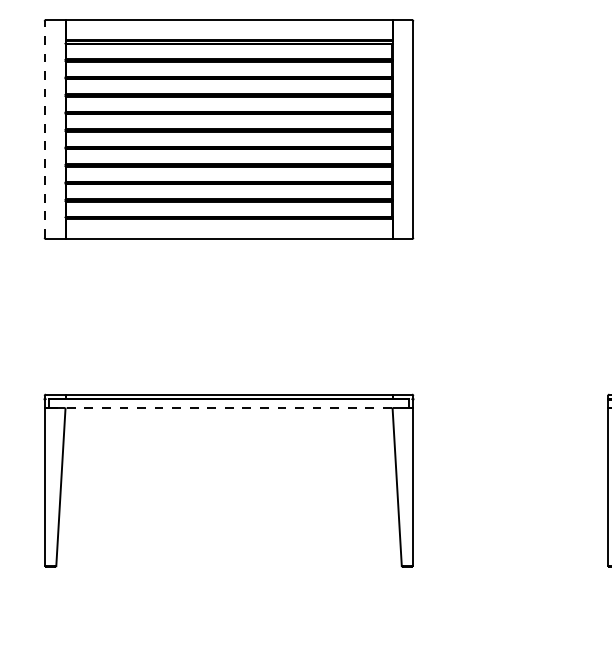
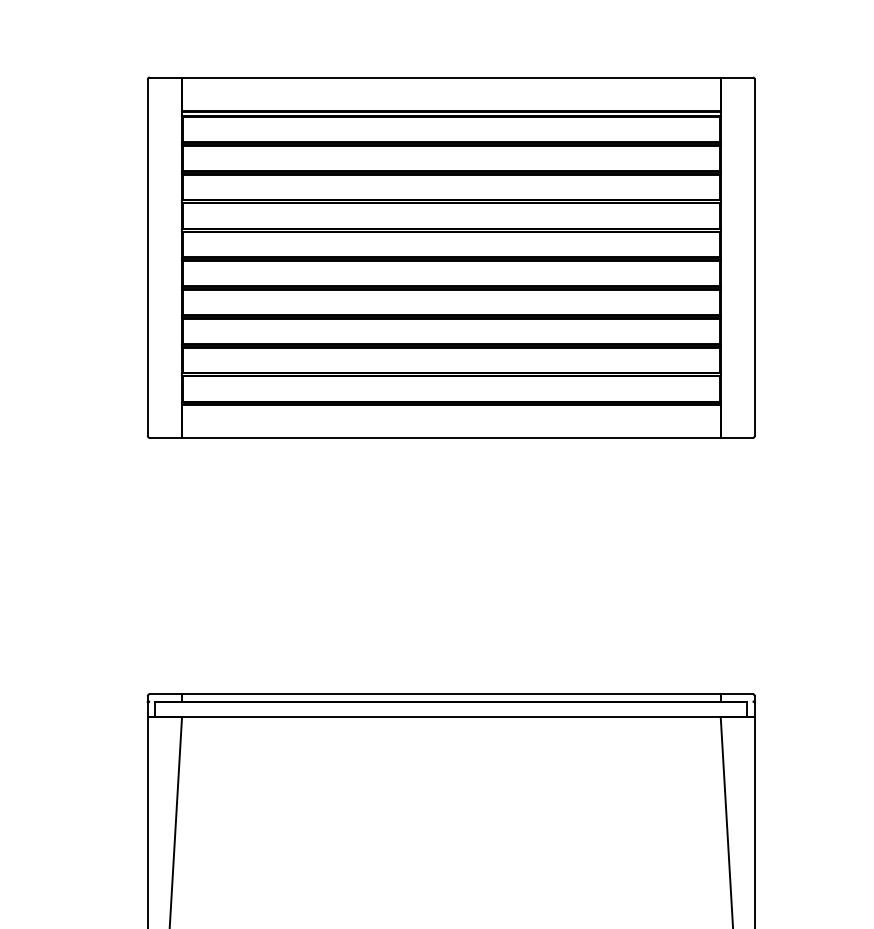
line: (44, 129) -> (147, 257), dashed -> solid
line: (229, 408) -> (452, 717), dashed -> solid

